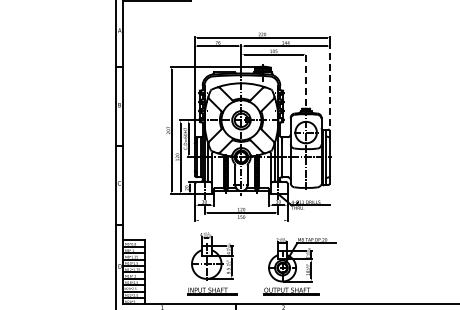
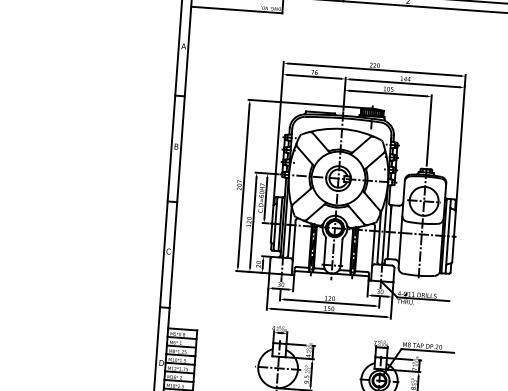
line: (306, 79) -> (429, 130), dashed -> solid
line: (330, 90) -> (460, 147), dashed -> solid
line: (241, 220) -> (328, 313), added

